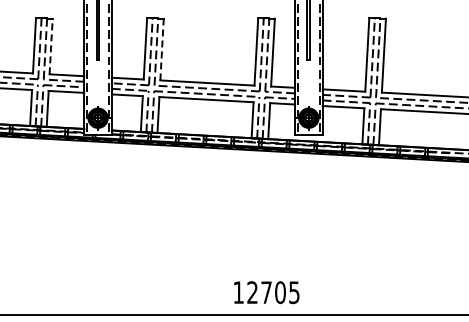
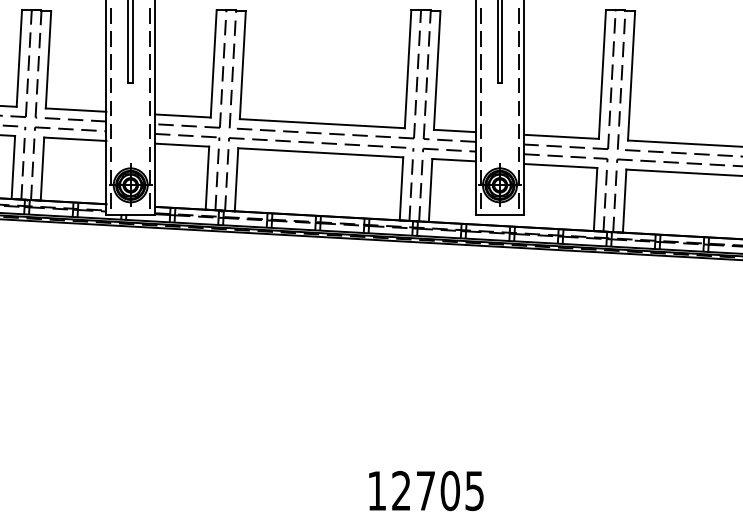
line: (51, 46) -> (49, 59), dashed -> solid
line: (162, 49) -> (243, 64), dashed -> solid

